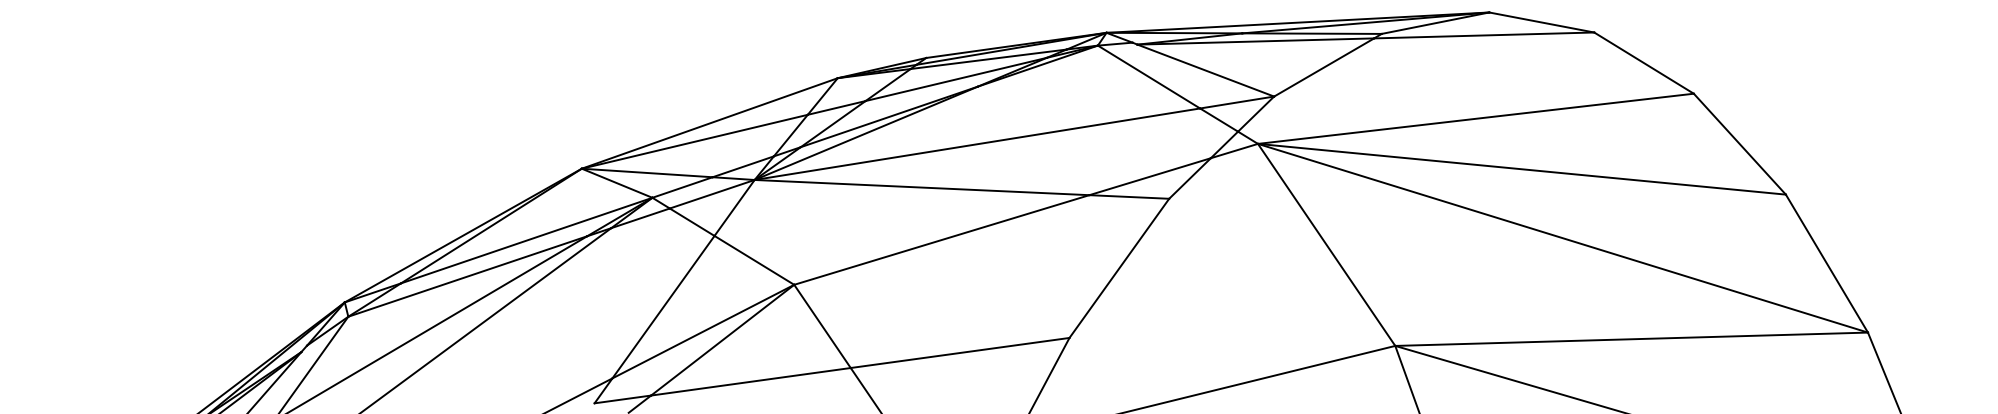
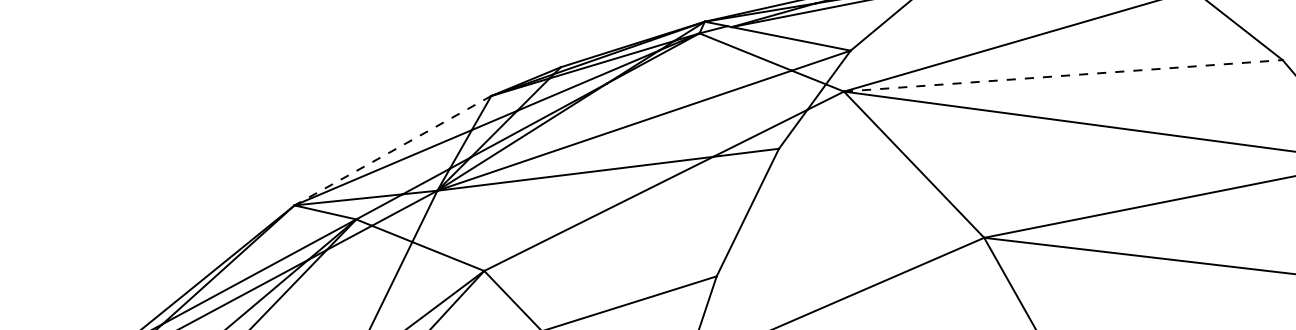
line: (709, 123) -> (392, 150), solid -> dashed
line: (1522, 169) -> (1063, 75), solid -> dashed

